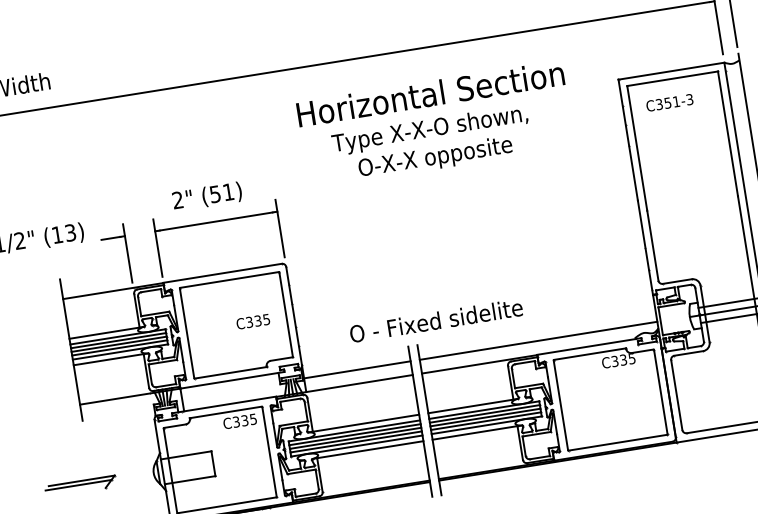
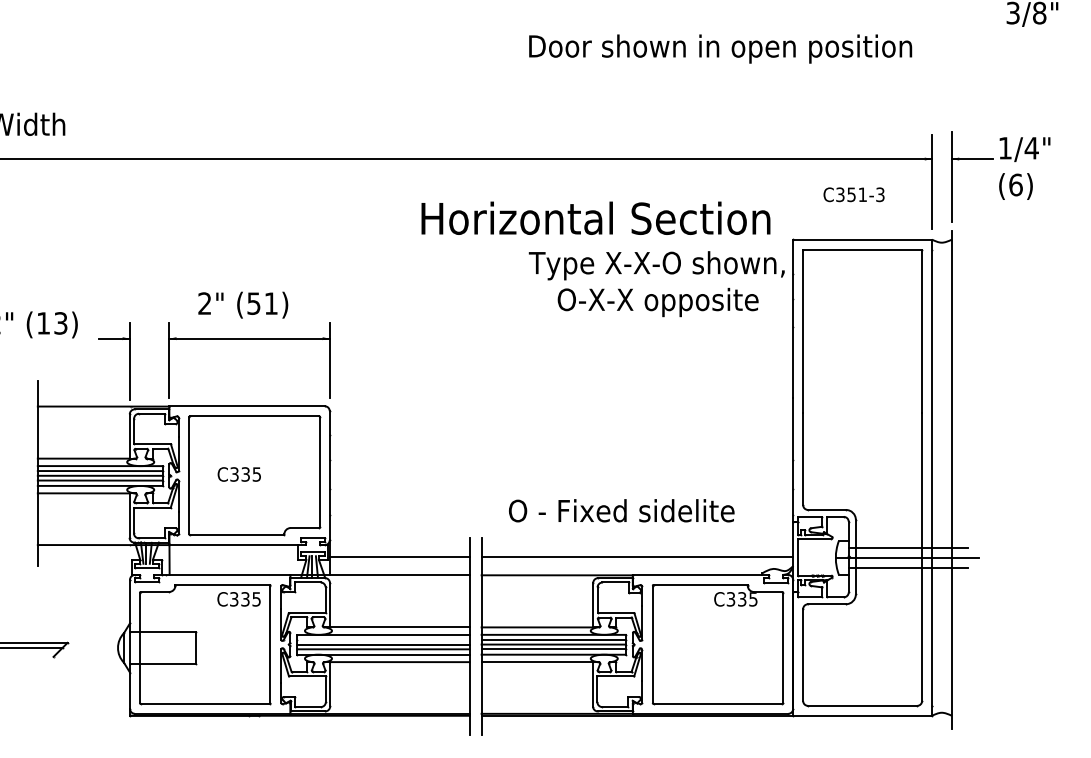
text: (430, 93) -> (595, 217), moved
text: (669, 102) -> (853, 194), moved
text: (432, 144) -> (656, 284), moved
text: (436, 320) -> (621, 510), moved
text: (252, 321) -> (238, 474), moved
line: (355, 434) -> (383, 639), removed

